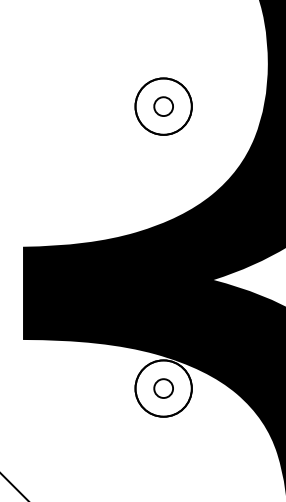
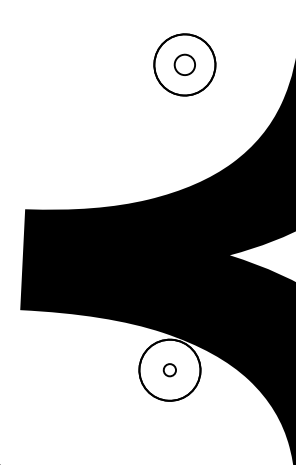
part: (163, 388) -> (169, 370), size x0.6

